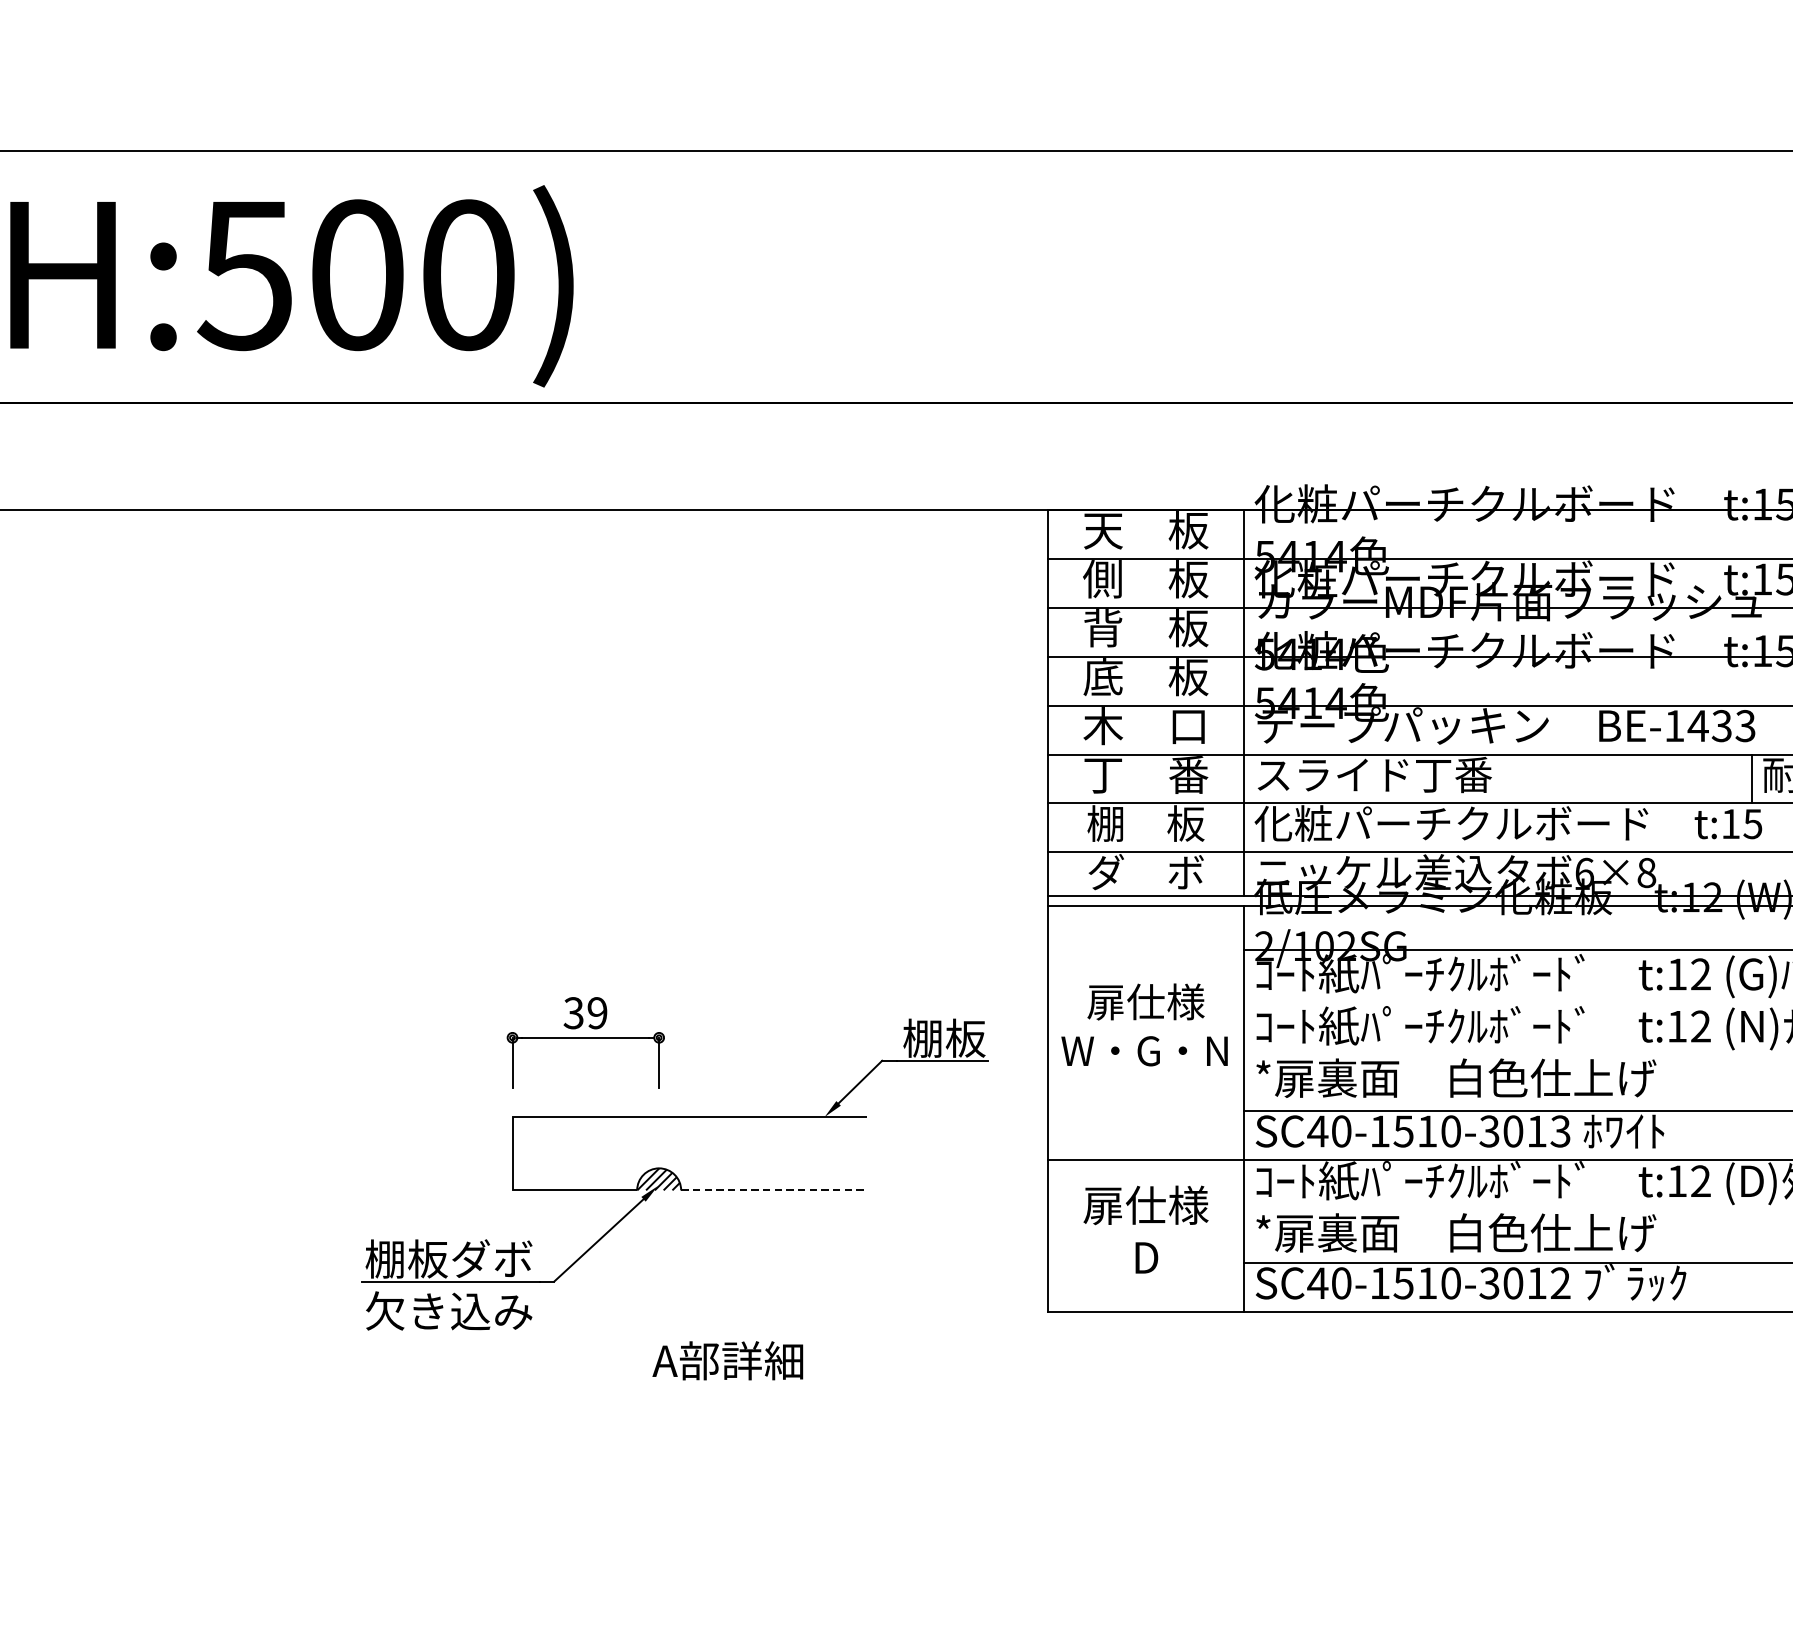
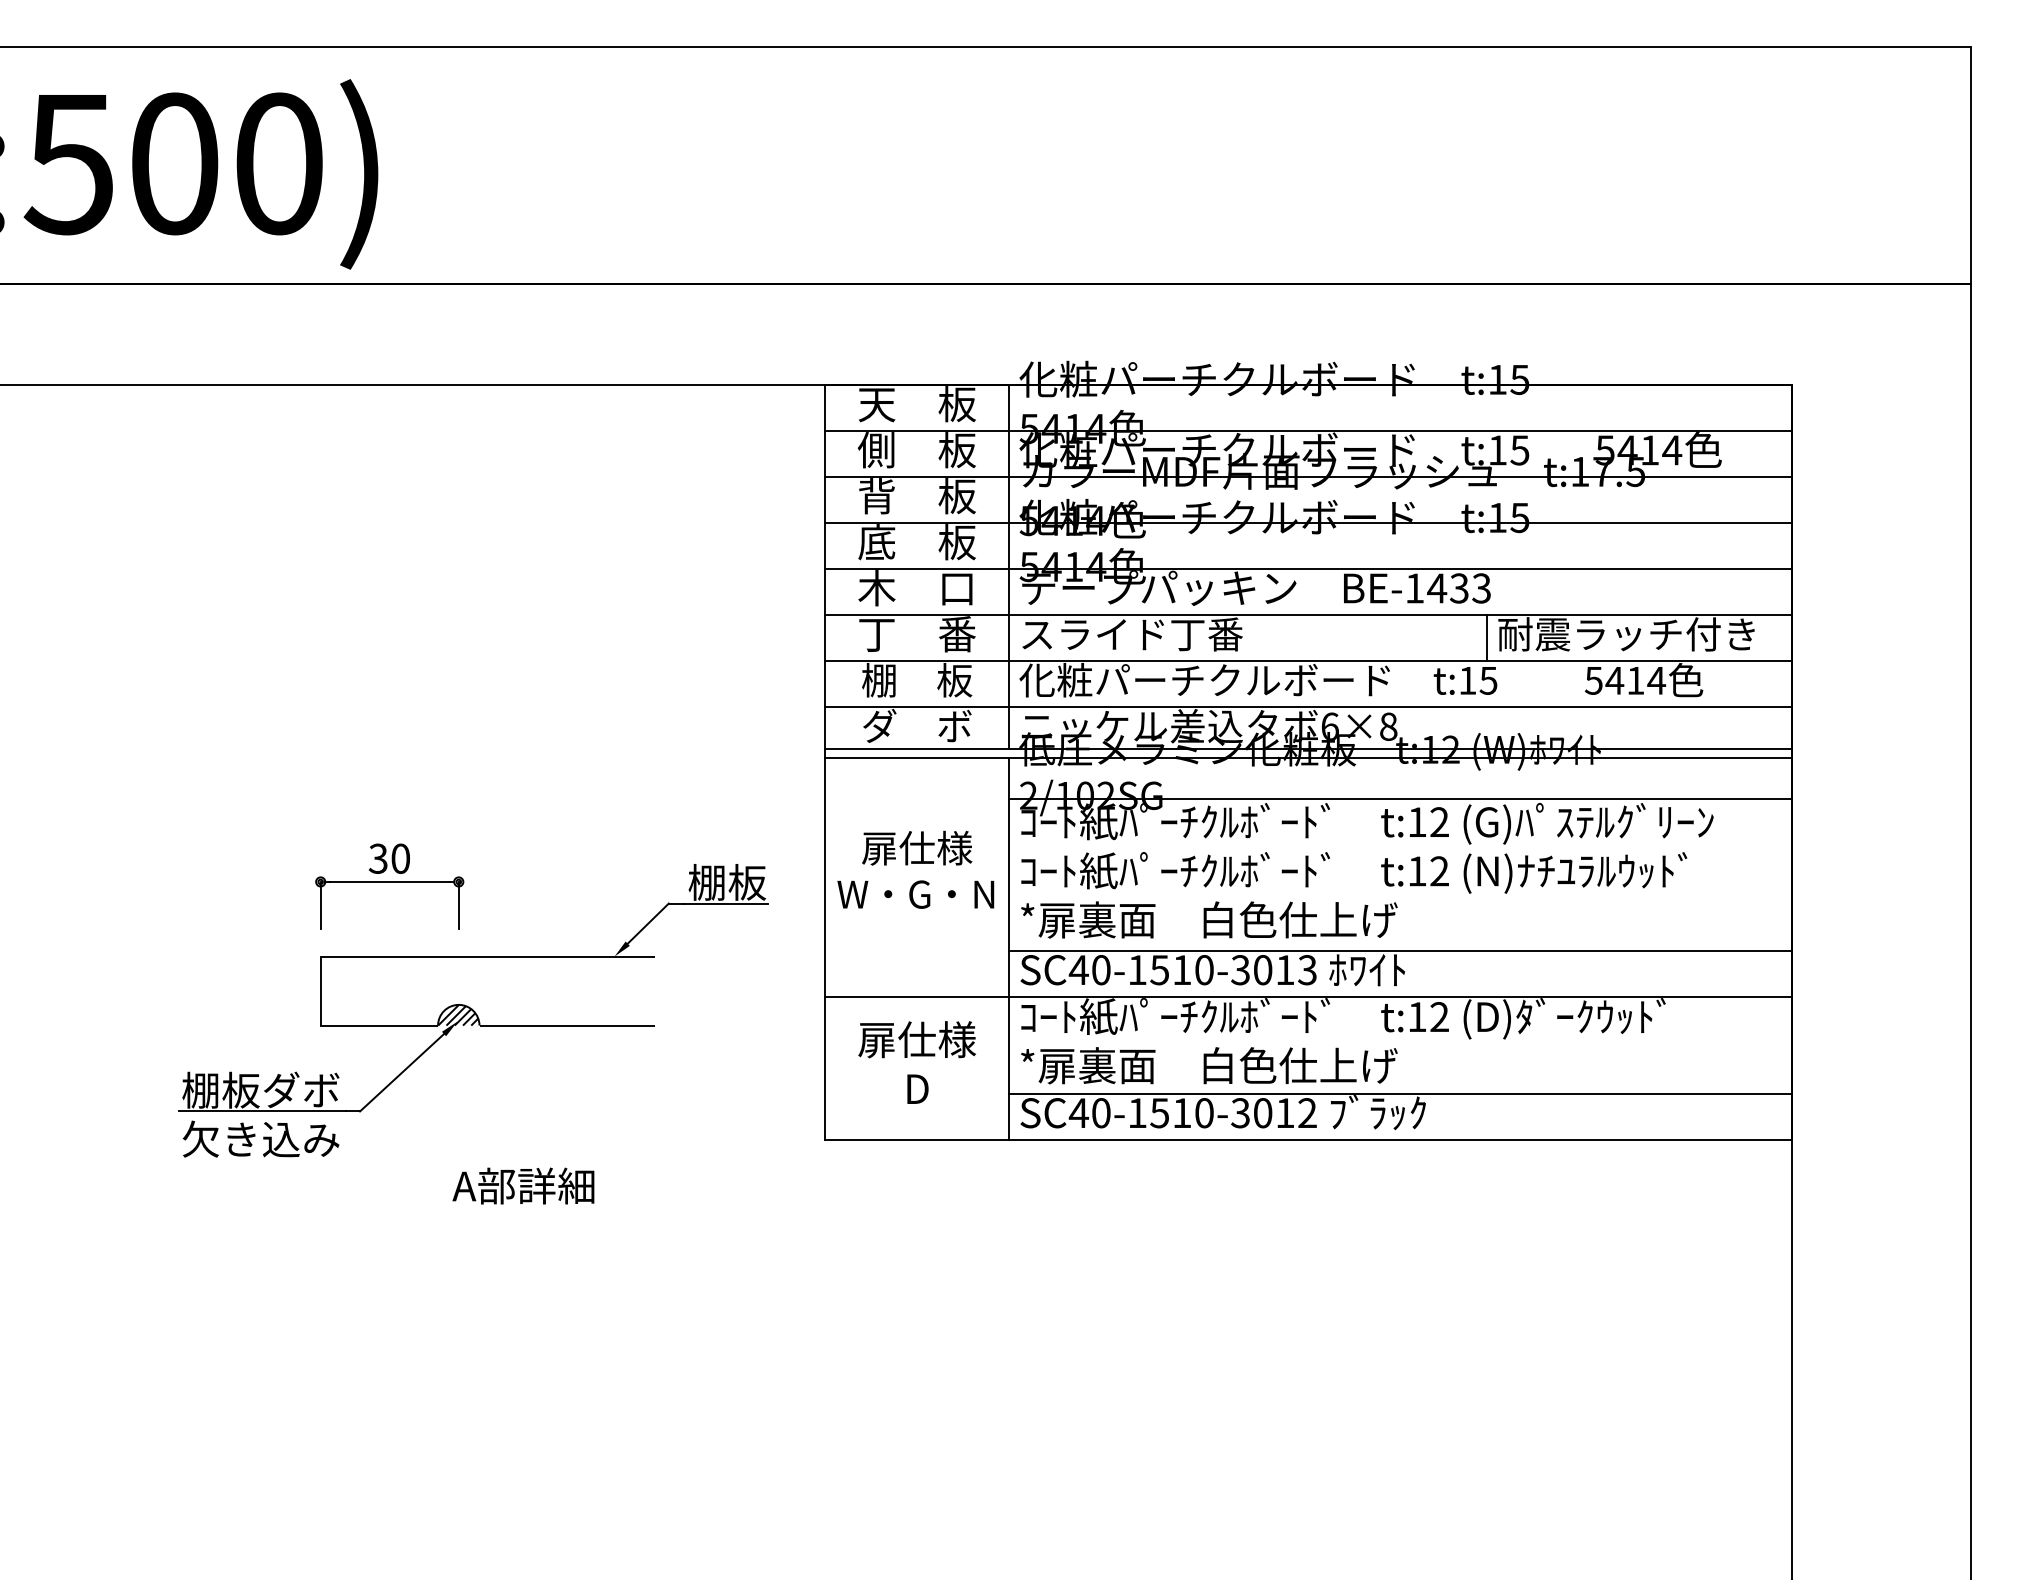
text: (597, 1012) -> (400, 858), 39 -> 30
line: (774, 1190) -> (567, 1025), dashed -> solid

